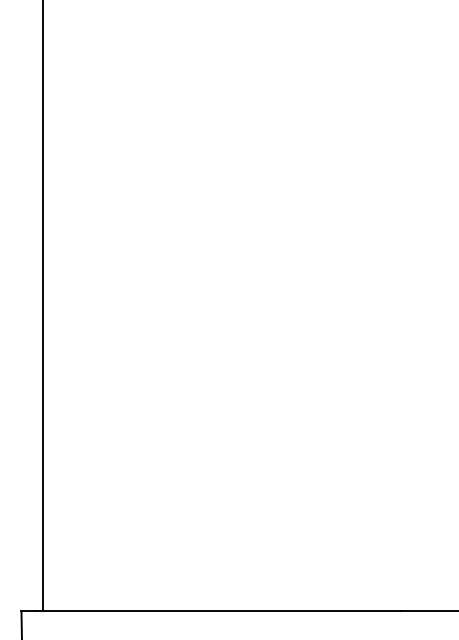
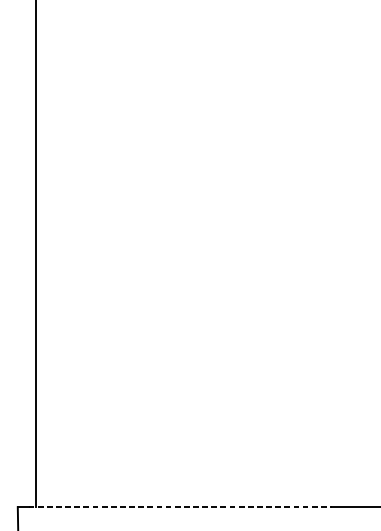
line: (217, 611) -> (180, 507), solid -> dashed

